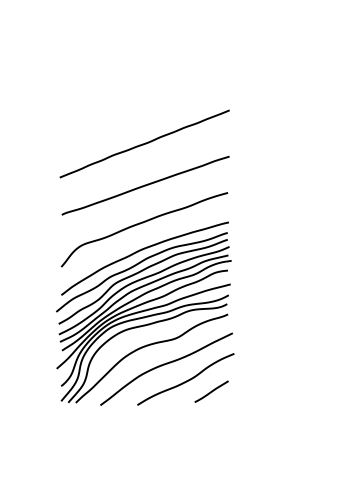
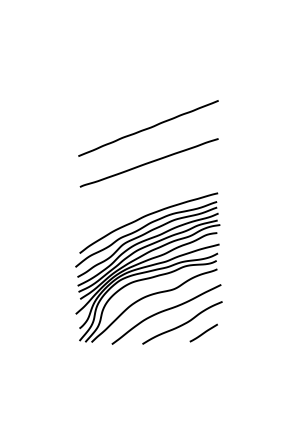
curve: (142, 223) -> (146, 194), removed

